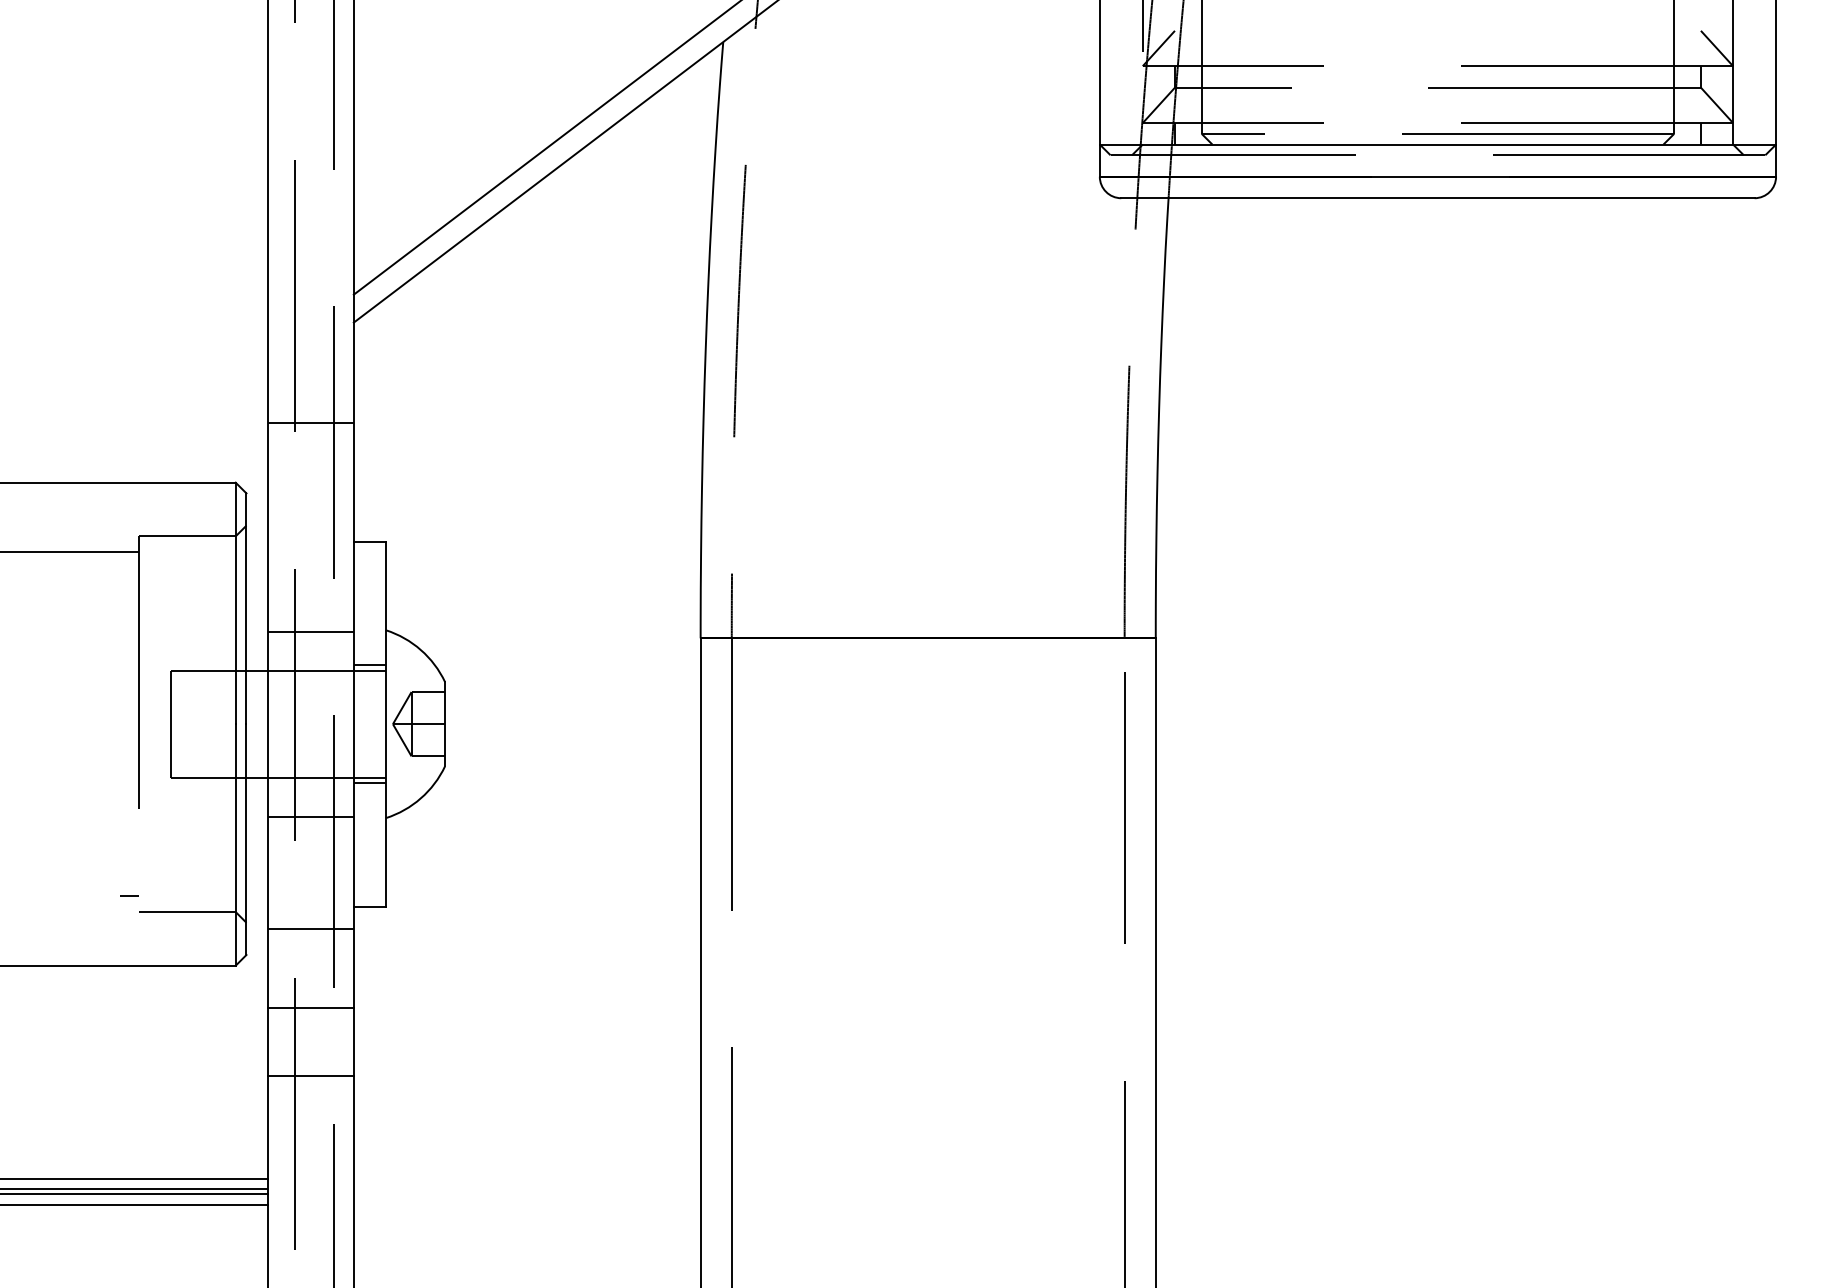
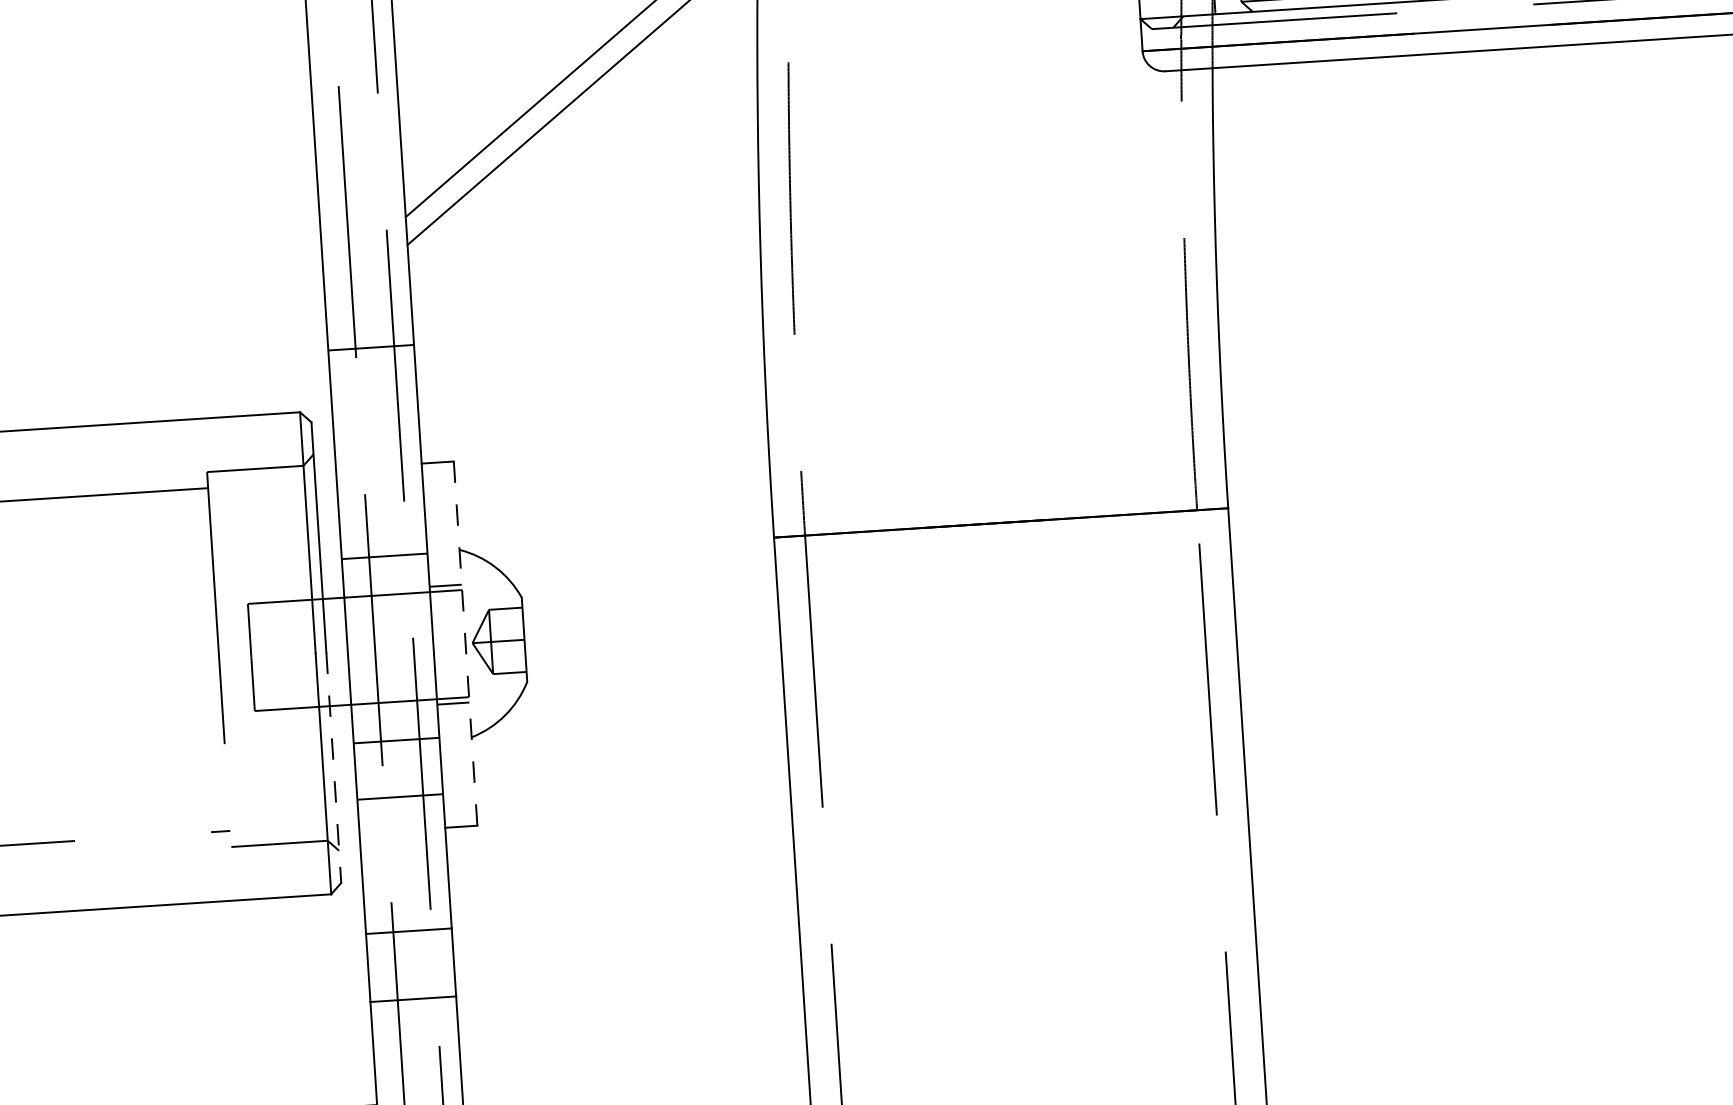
line: (386, 724) -> (466, 643), solid -> dashed
line: (246, 840) -> (333, 768), solid -> dashed
line: (310, 929) -> (399, 797), moved

